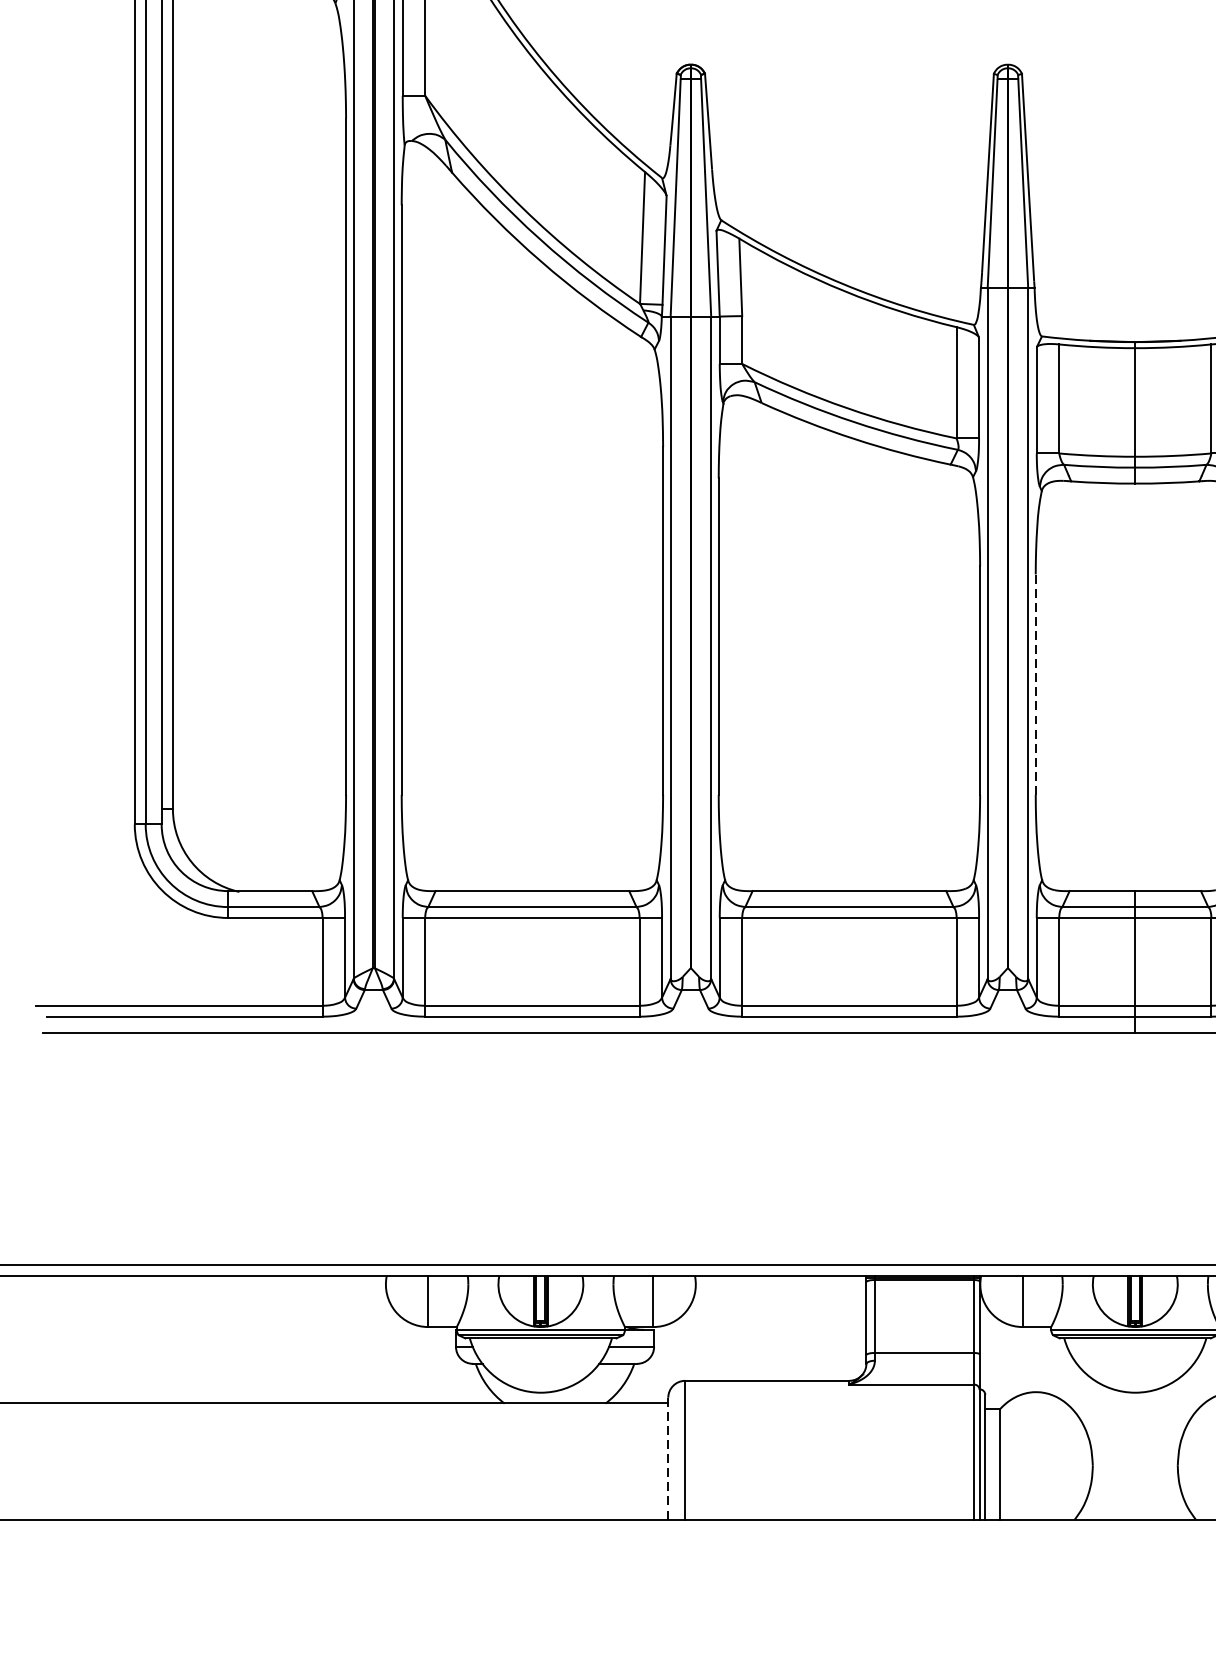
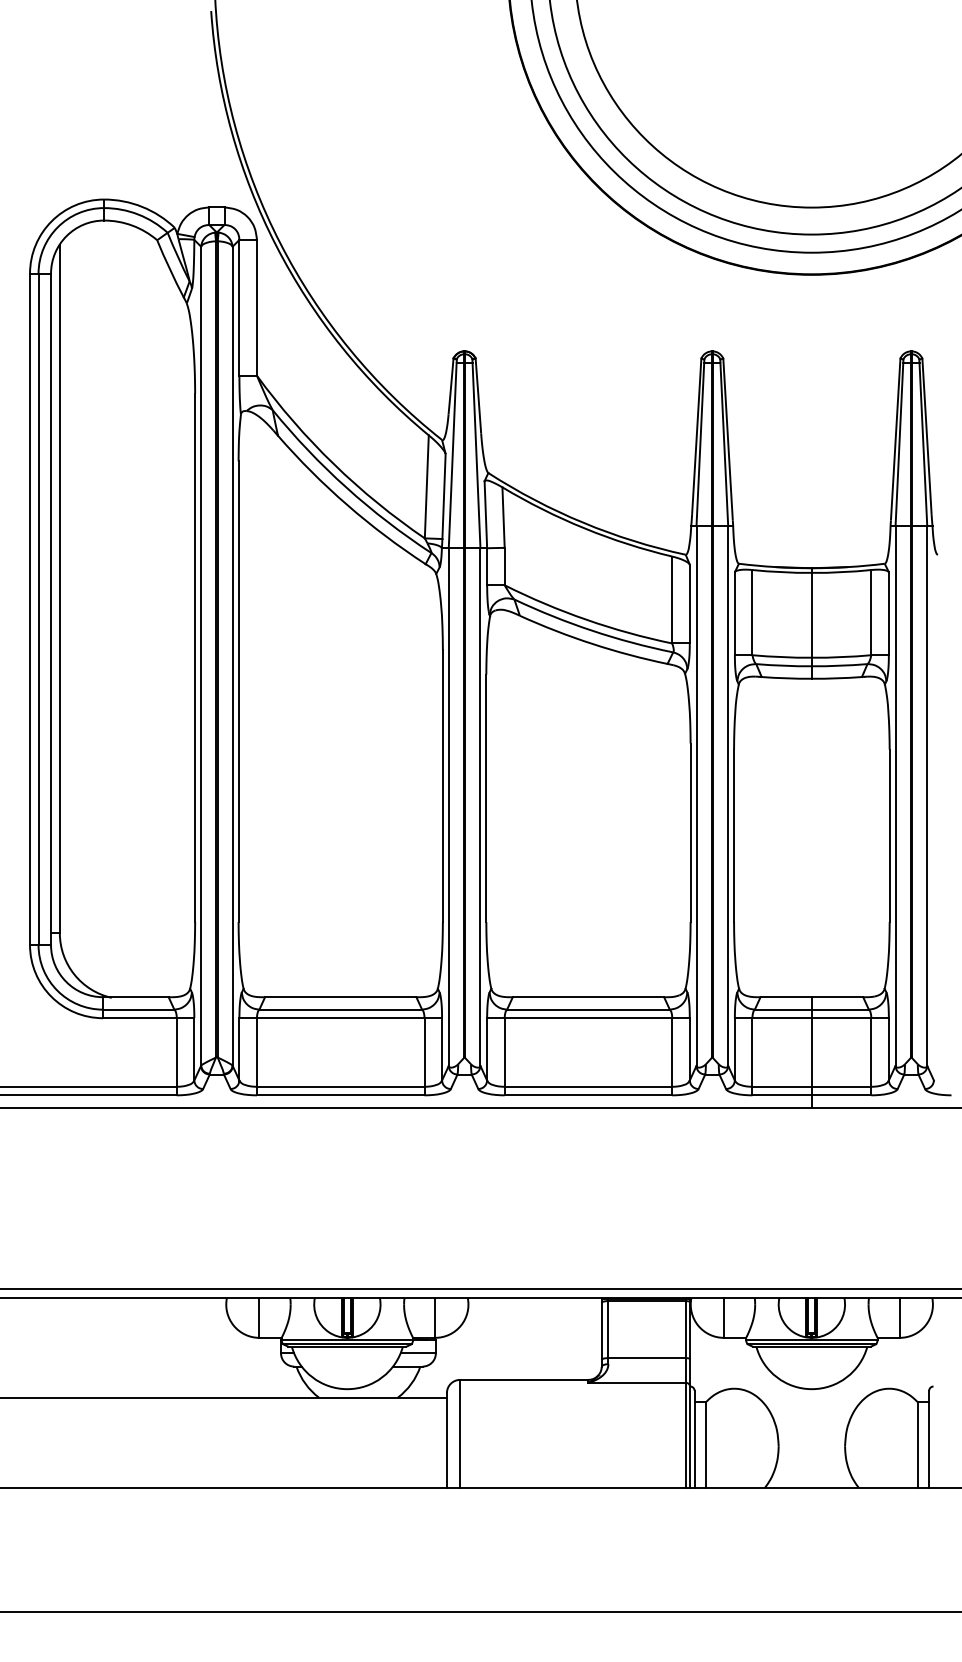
line: (1036, 684) -> (734, 835), dashed -> solid
line: (667, 1458) -> (446, 1440), dashed -> solid

